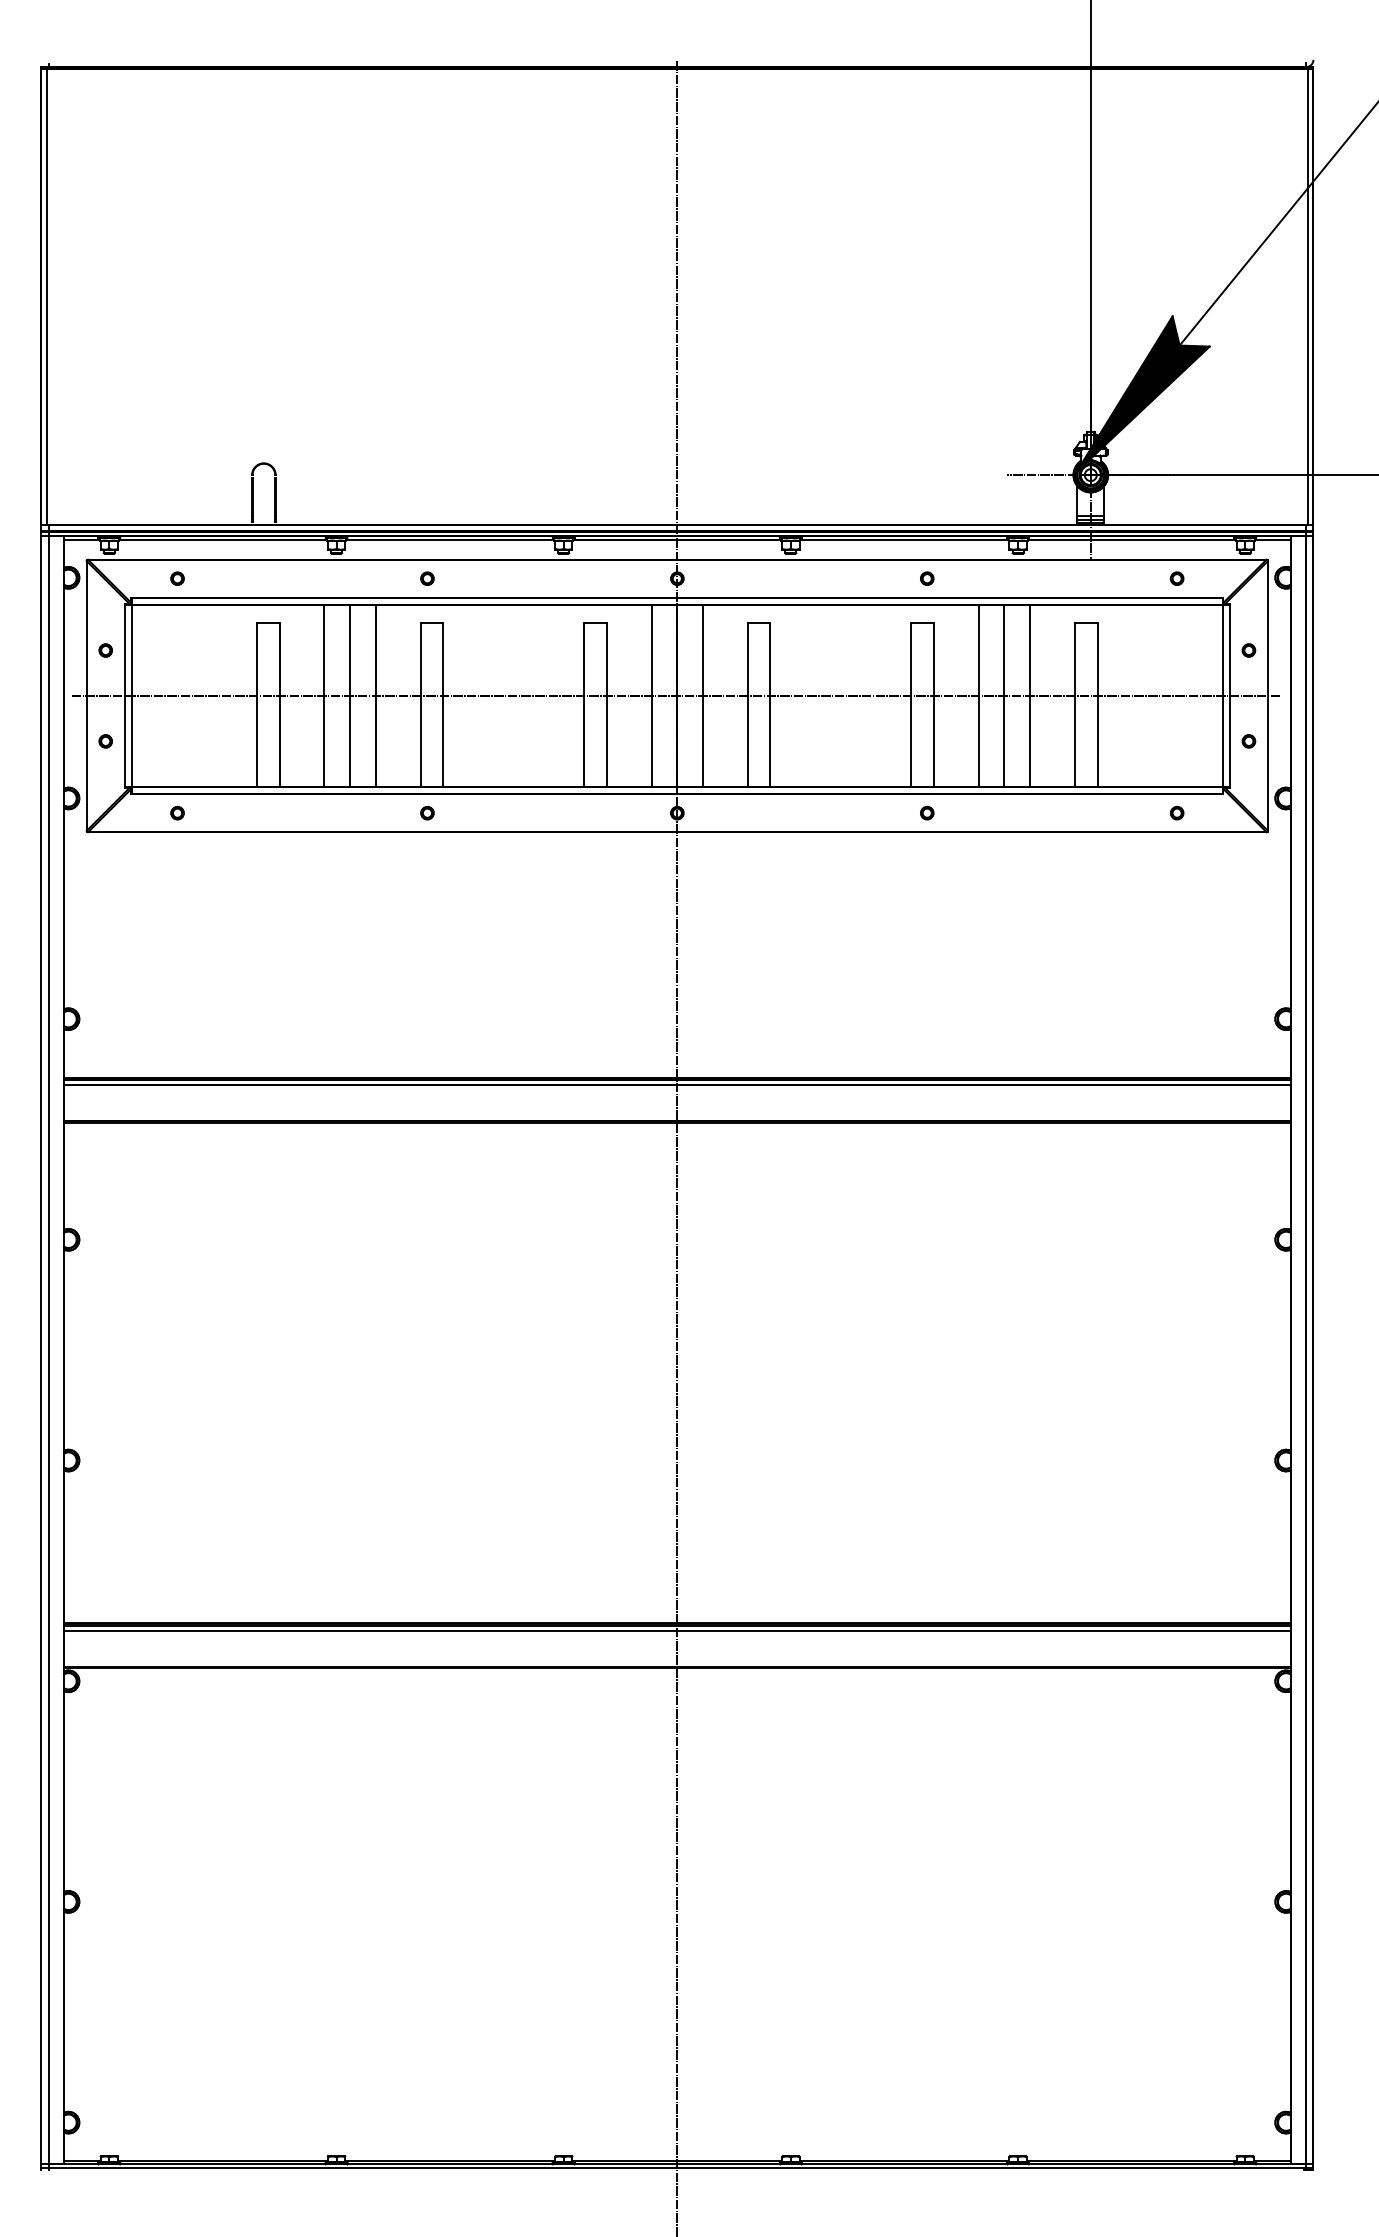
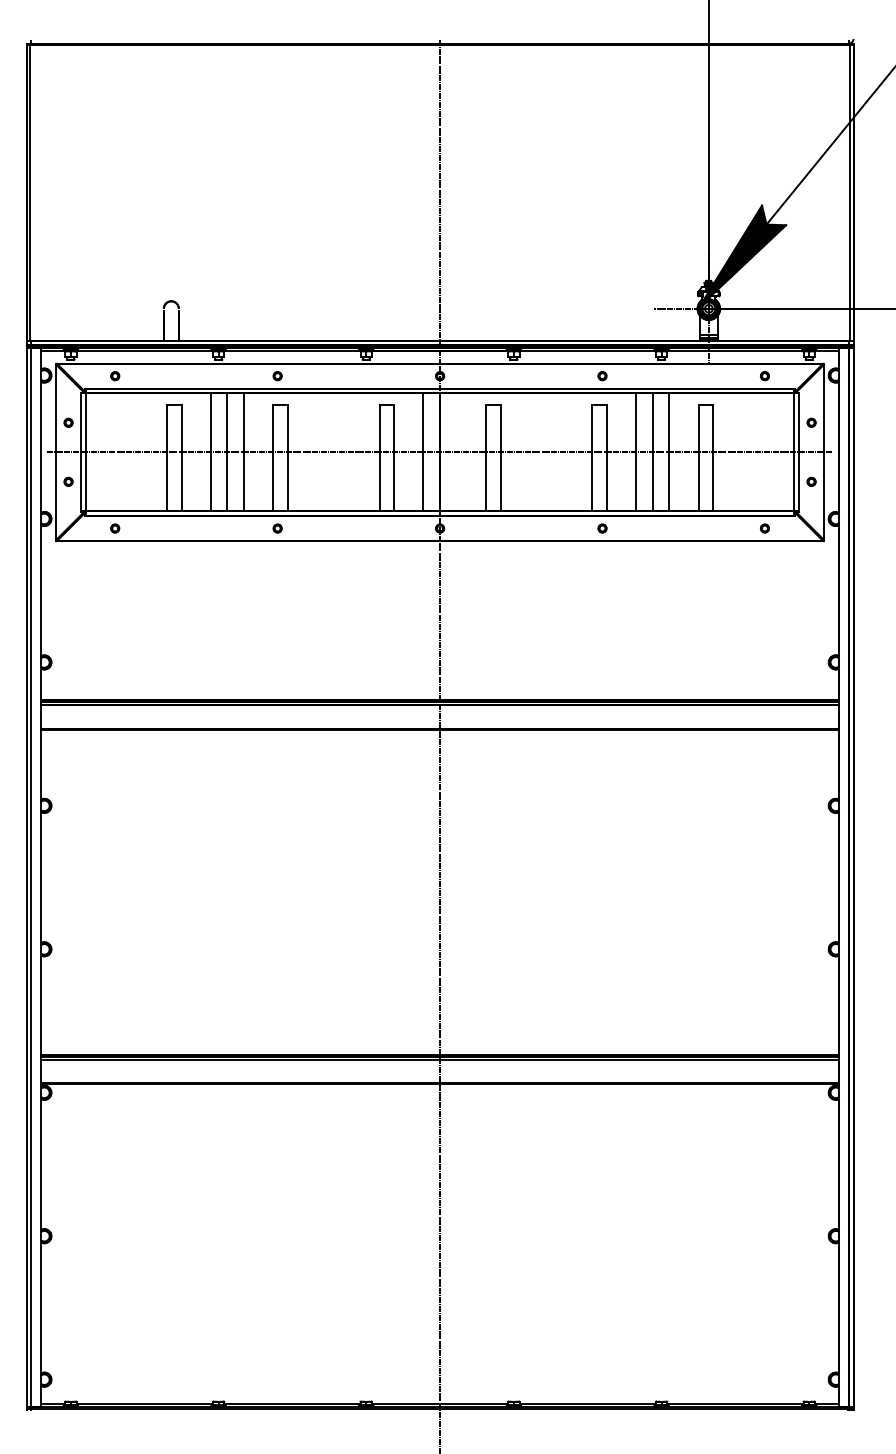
line: (702, 696) -> (456, 452), removed

